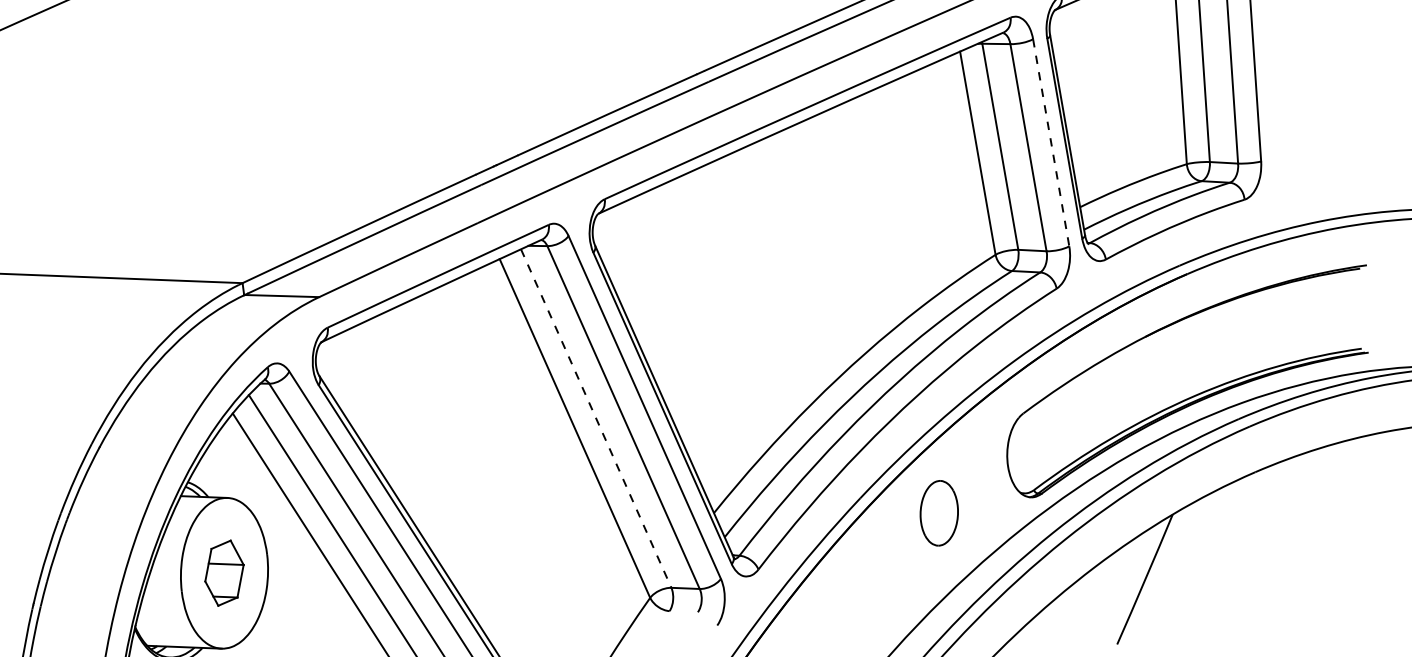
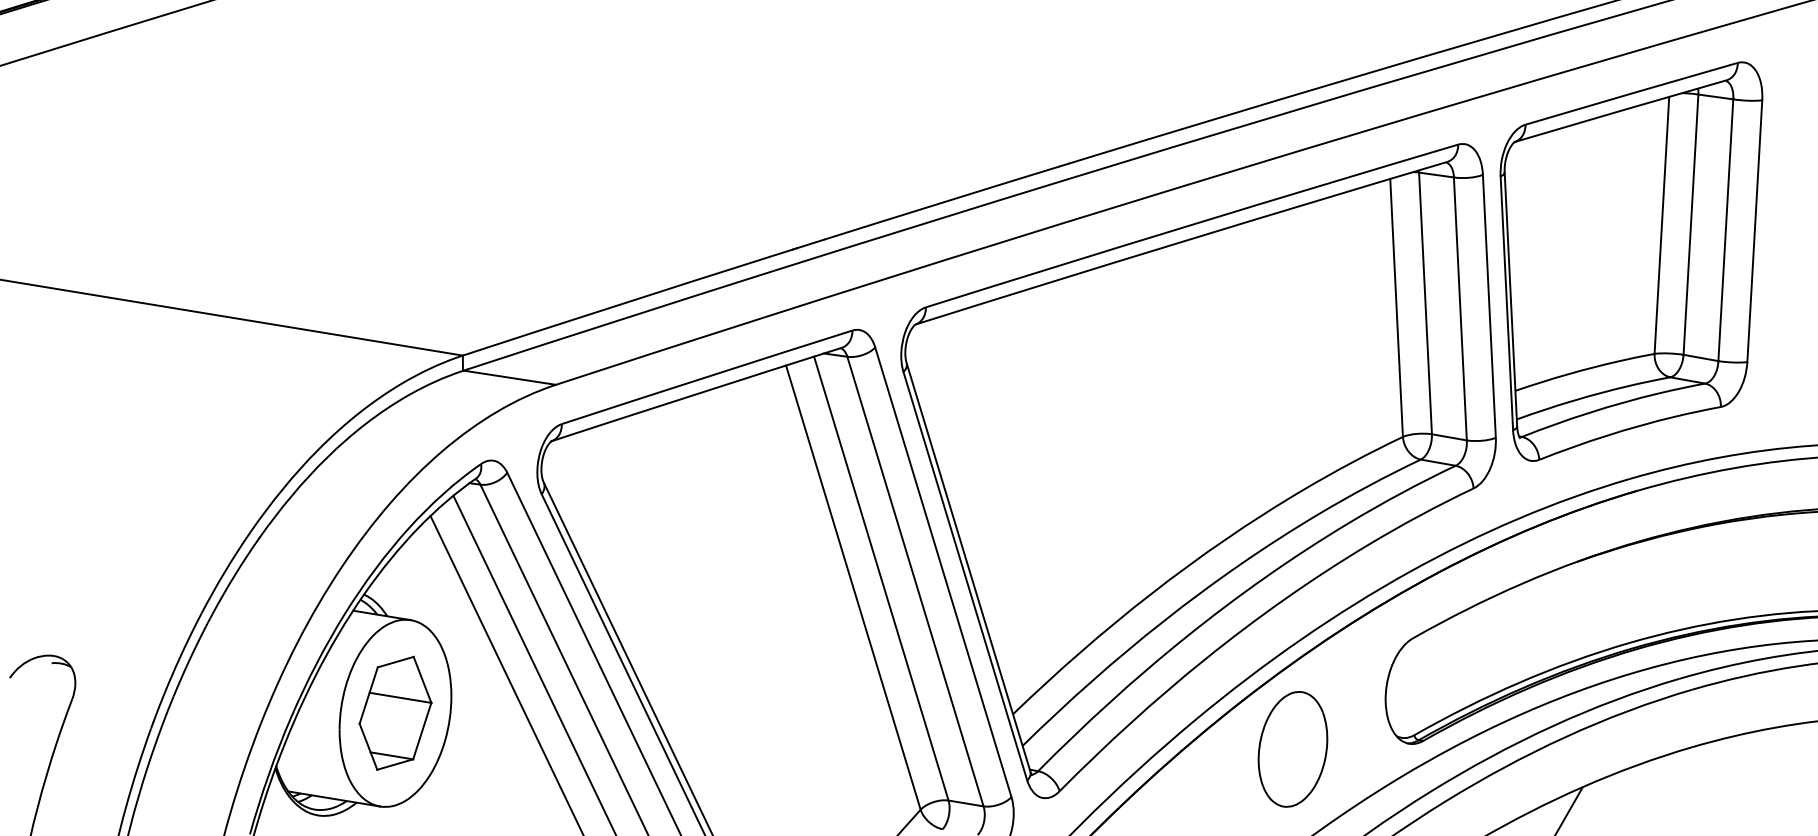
line: (1051, 142) -> (1489, 306), dashed -> solid
line: (596, 418) -> (881, 578), dashed -> solid
part: (938, 513) -> (1292, 749), size x1.43
part: (224, 572) -> (395, 712), size x1.43

